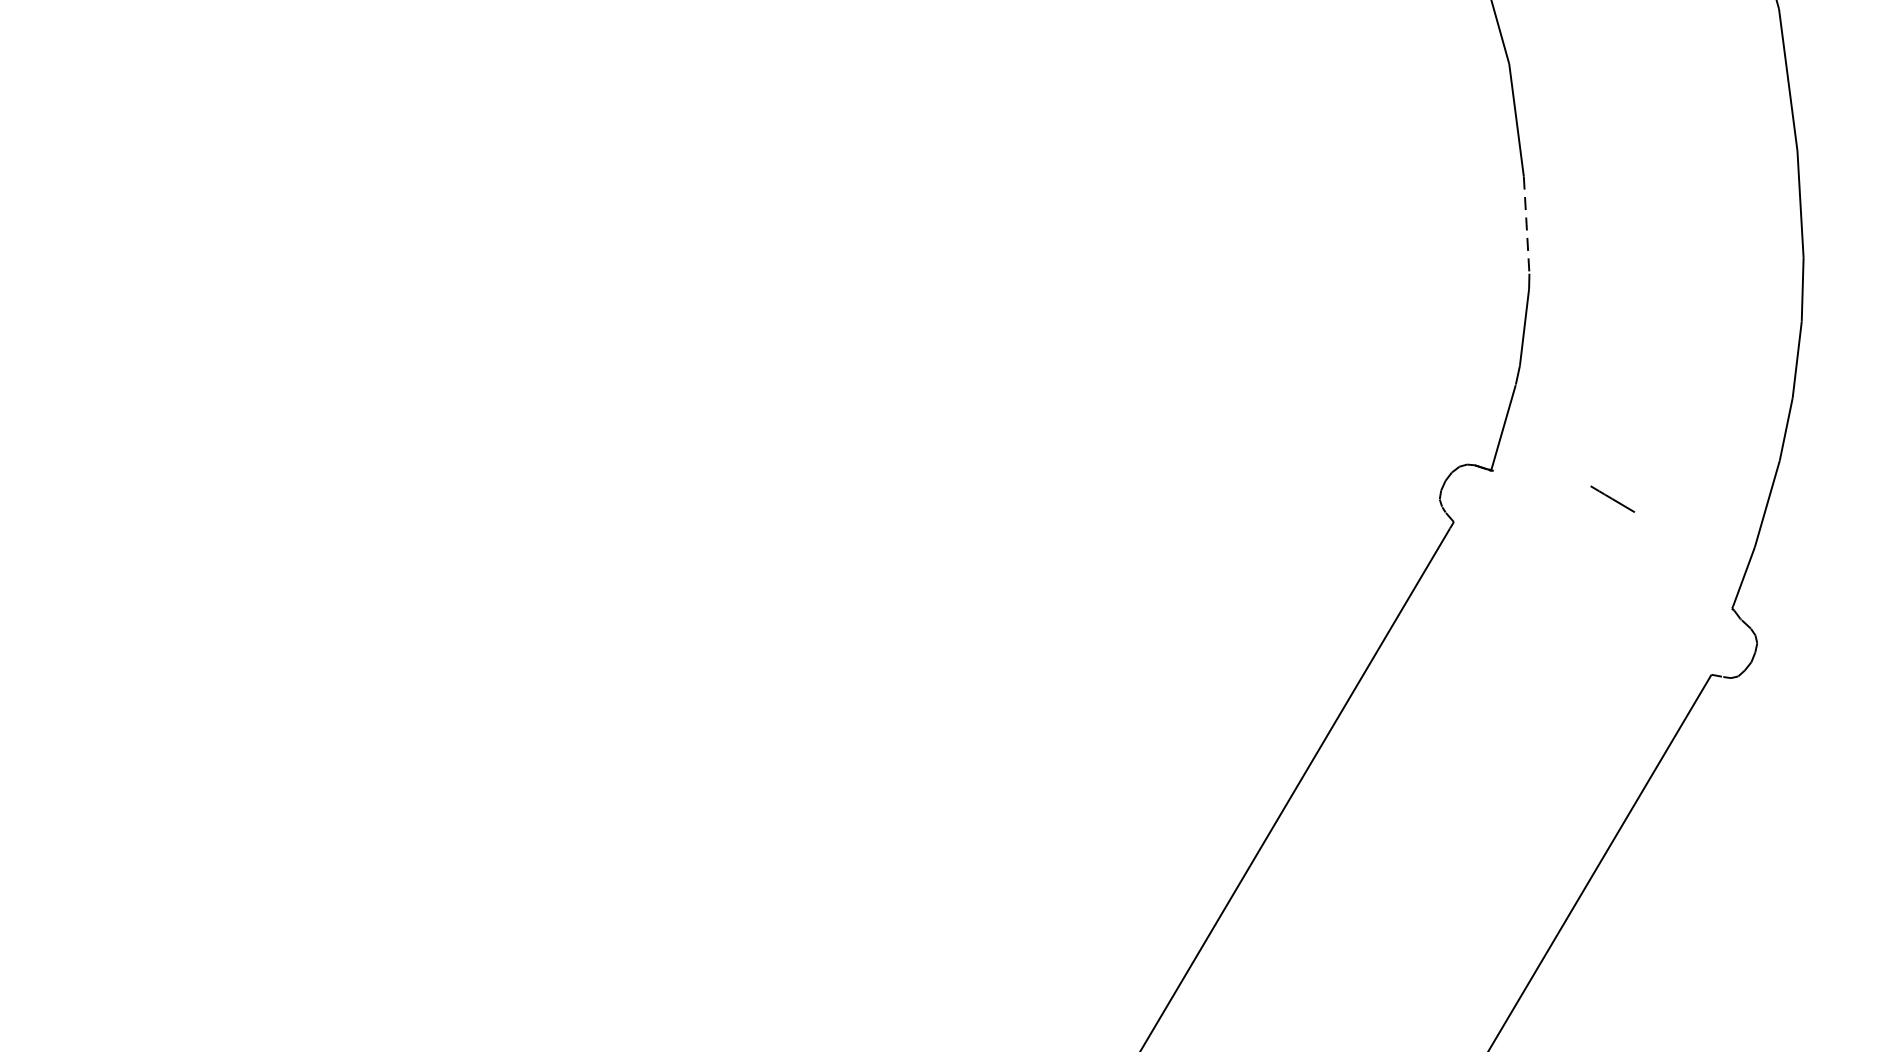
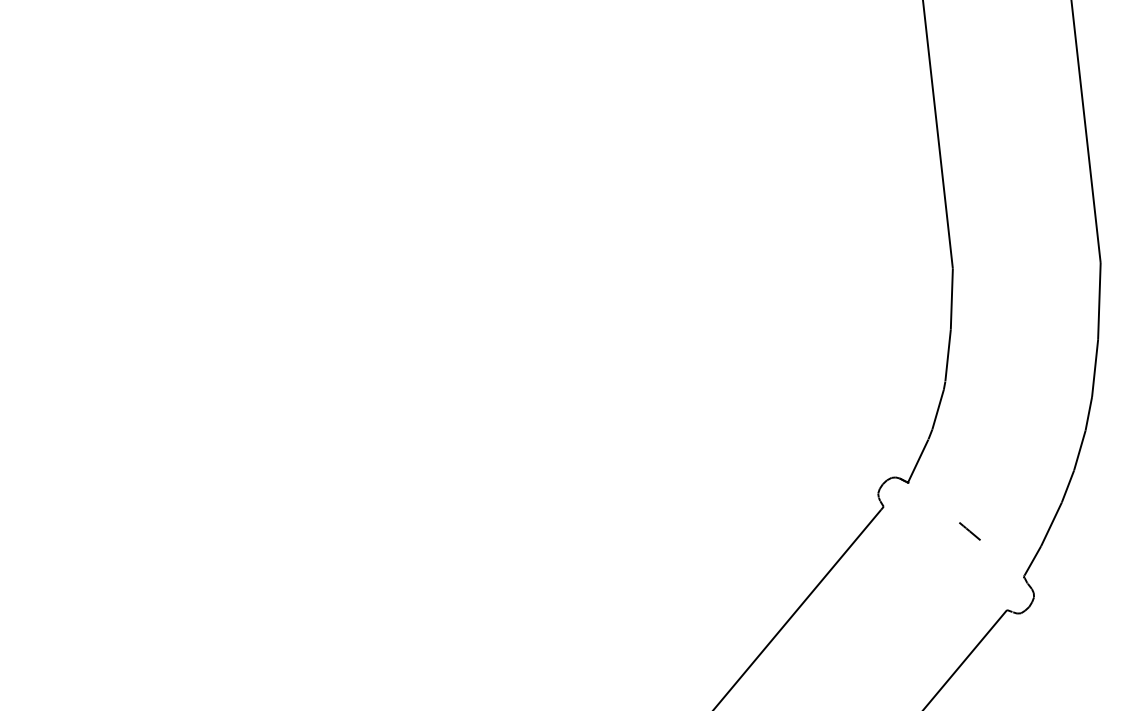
line: (1527, 226) -> (948, 356), dashed -> solid
line: (1611, 499) -> (969, 531), moved

